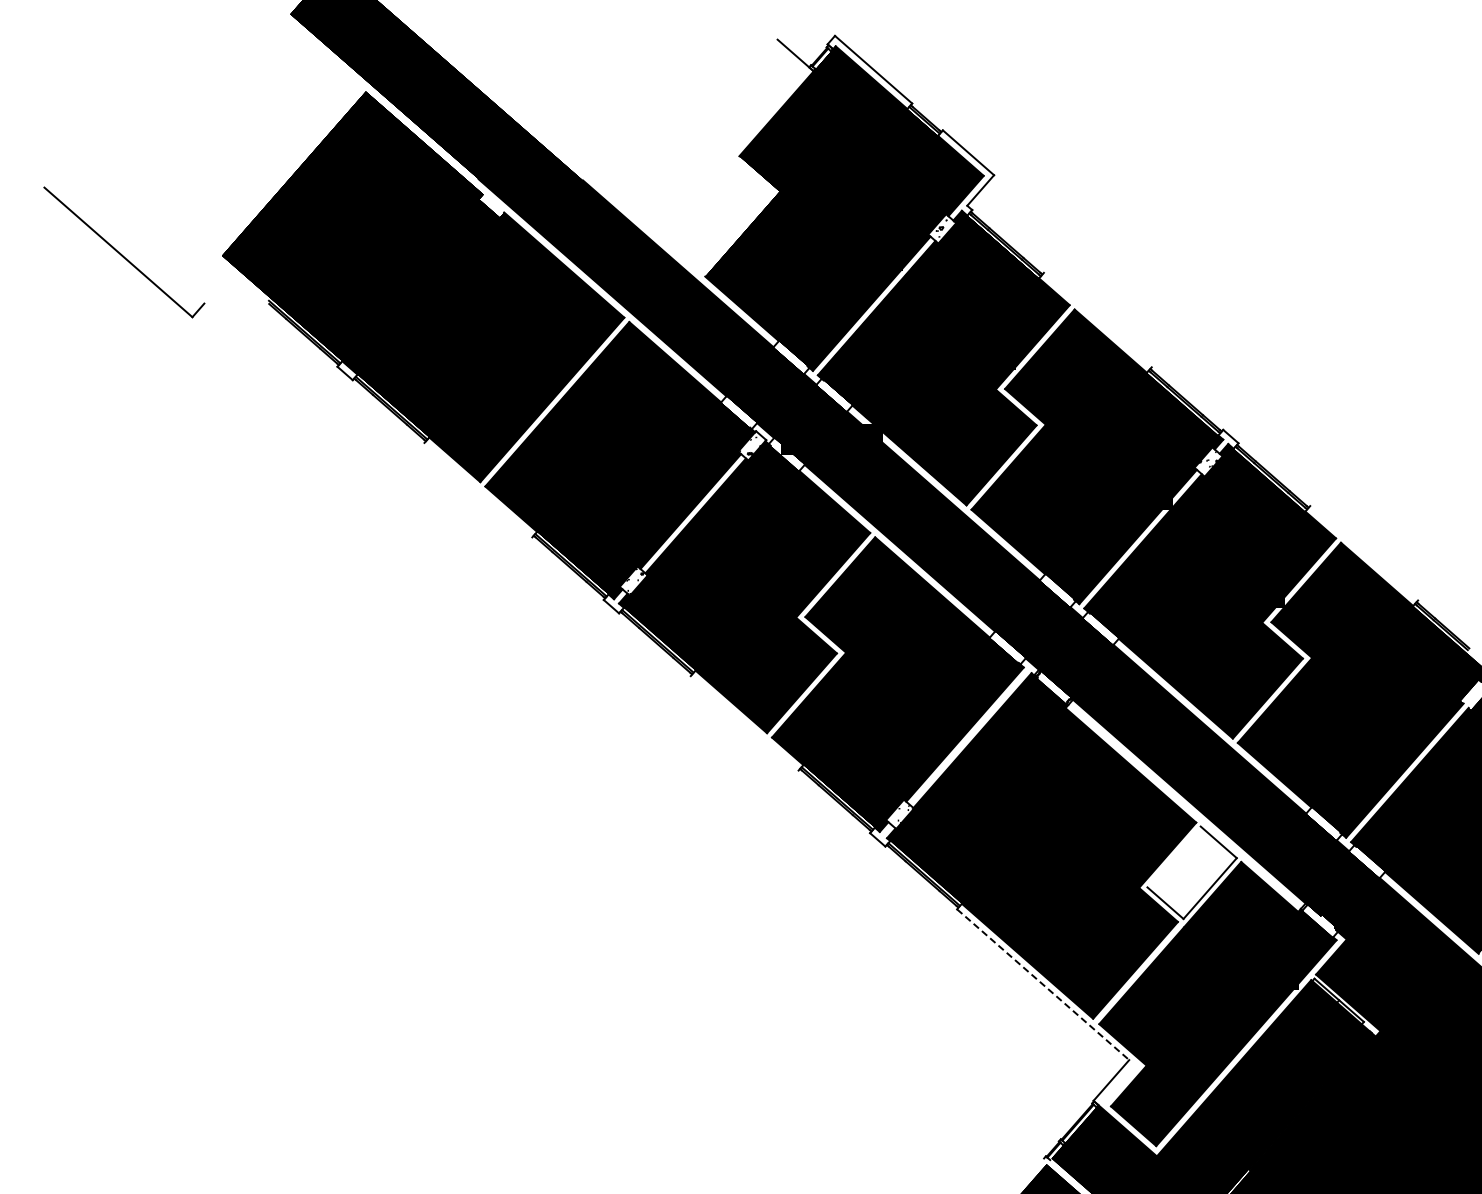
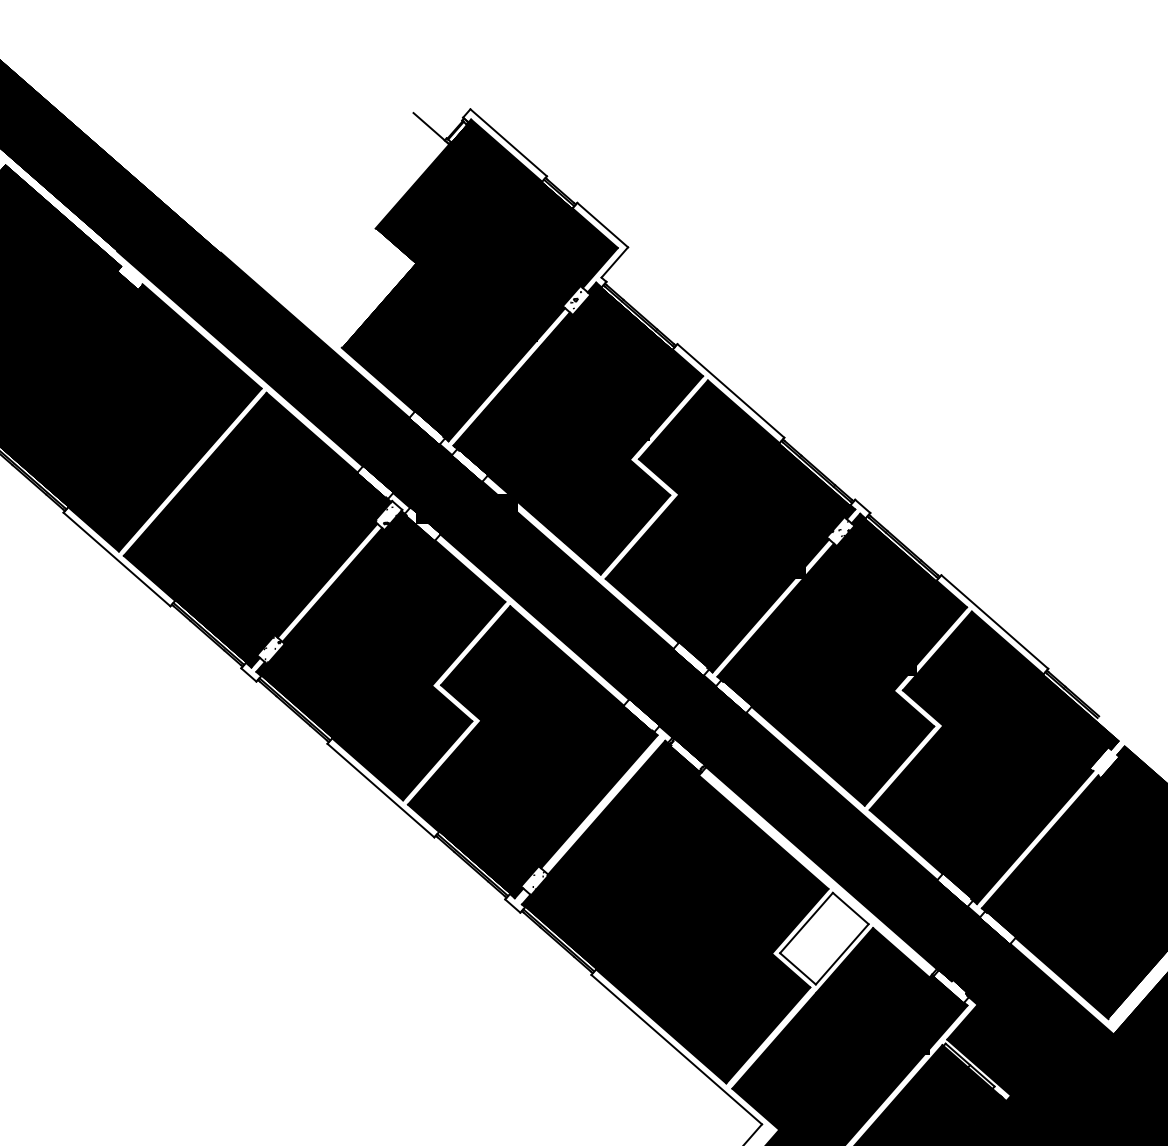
line: (1097, 319) -> (730, 390), added
line: (478, 489) -> (117, 558), added
line: (1364, 553) -> (995, 622), added
line: (744, 723) -> (380, 790), added
line: (1173, 856) -> (805, 922), added
line: (1043, 985) -> (677, 1050), dashed -> solid

